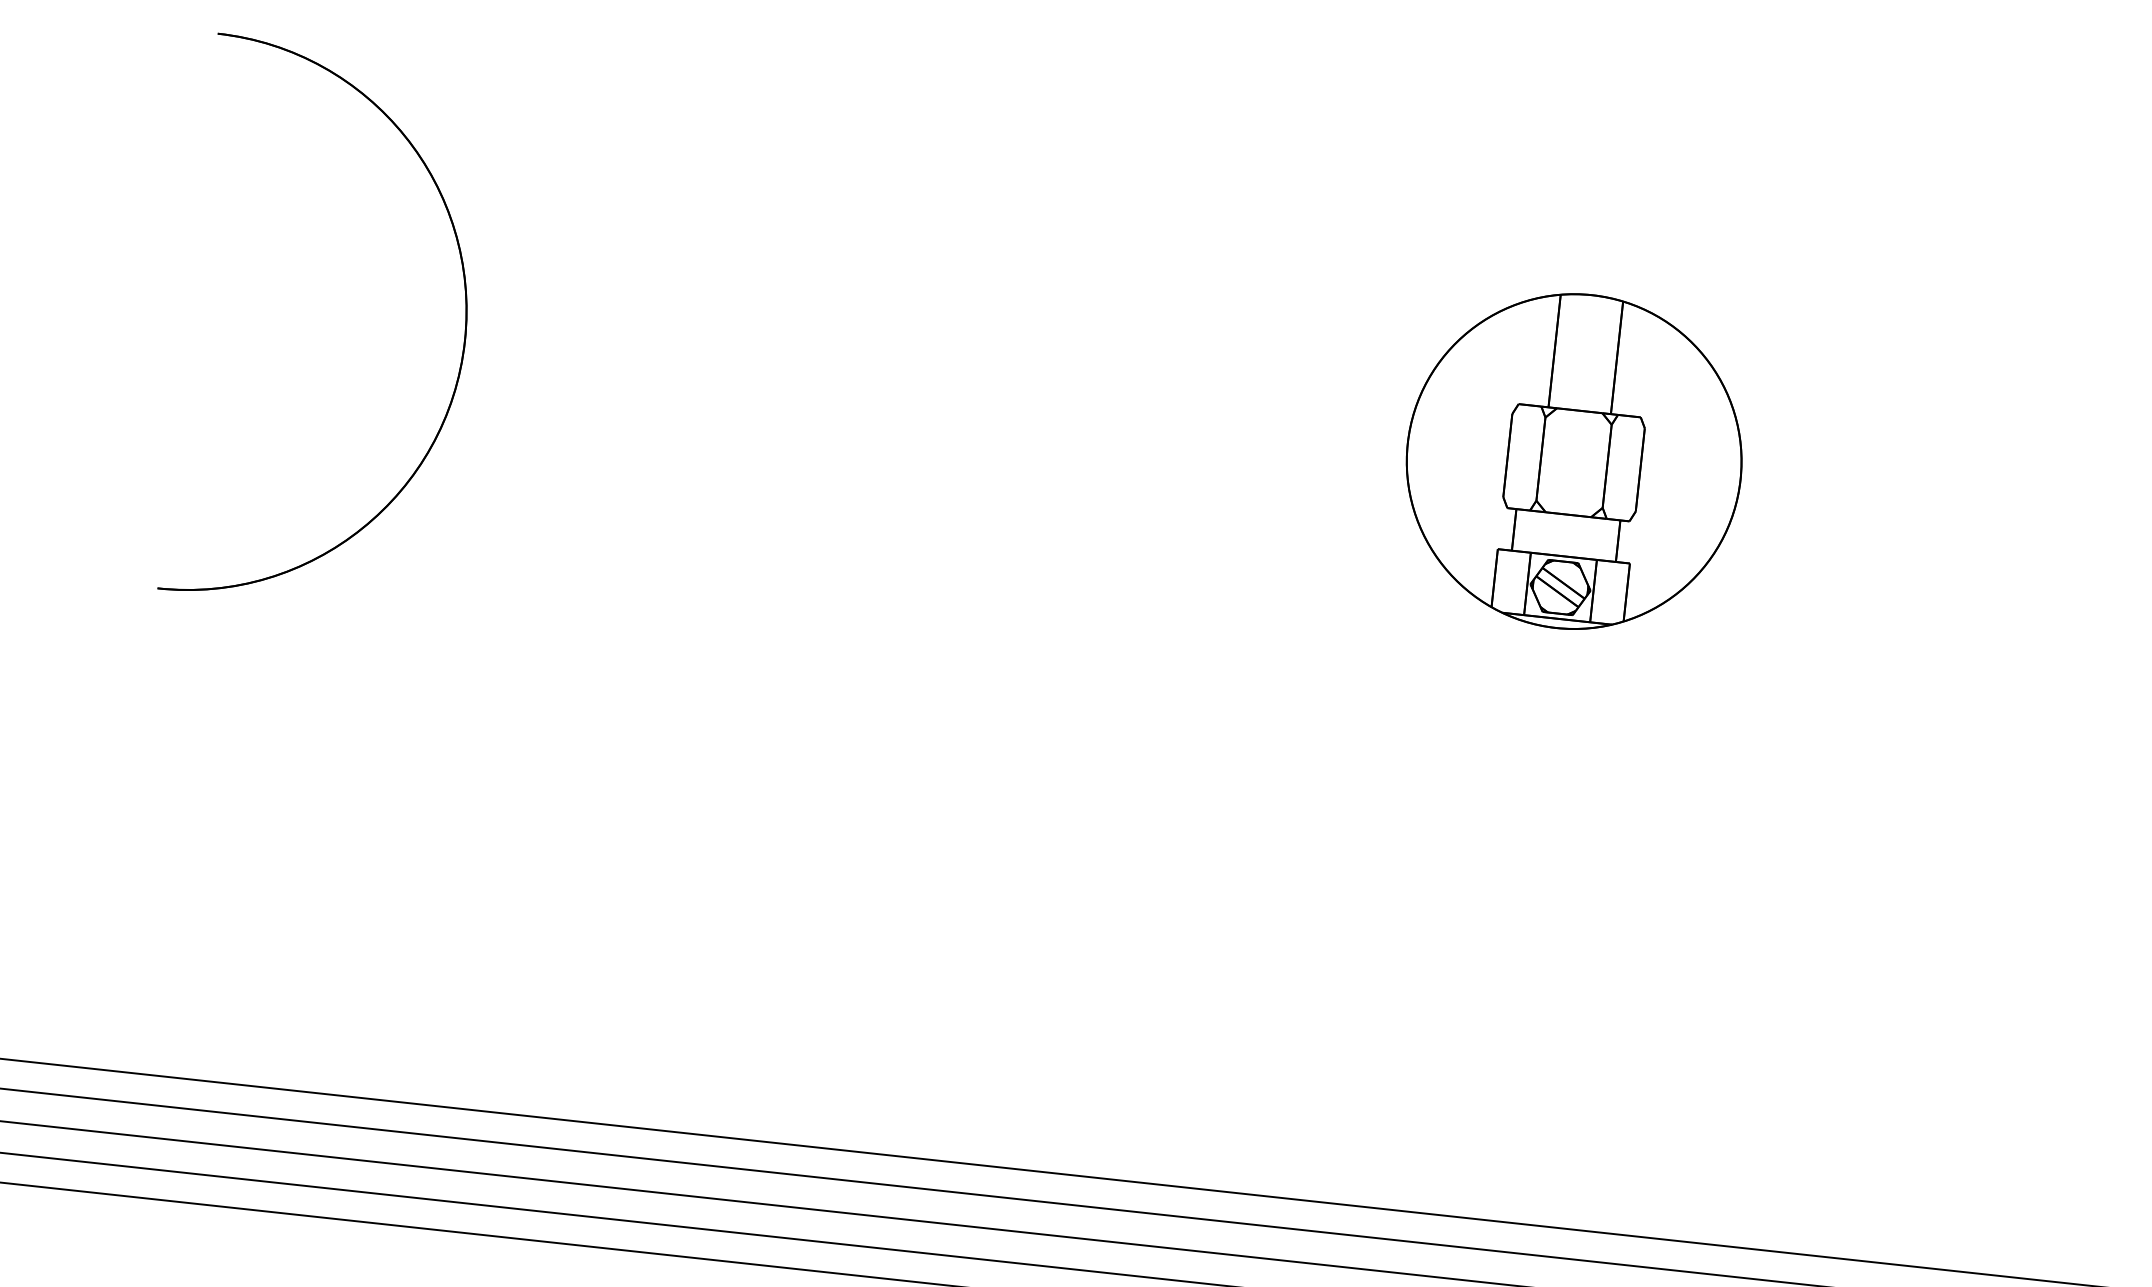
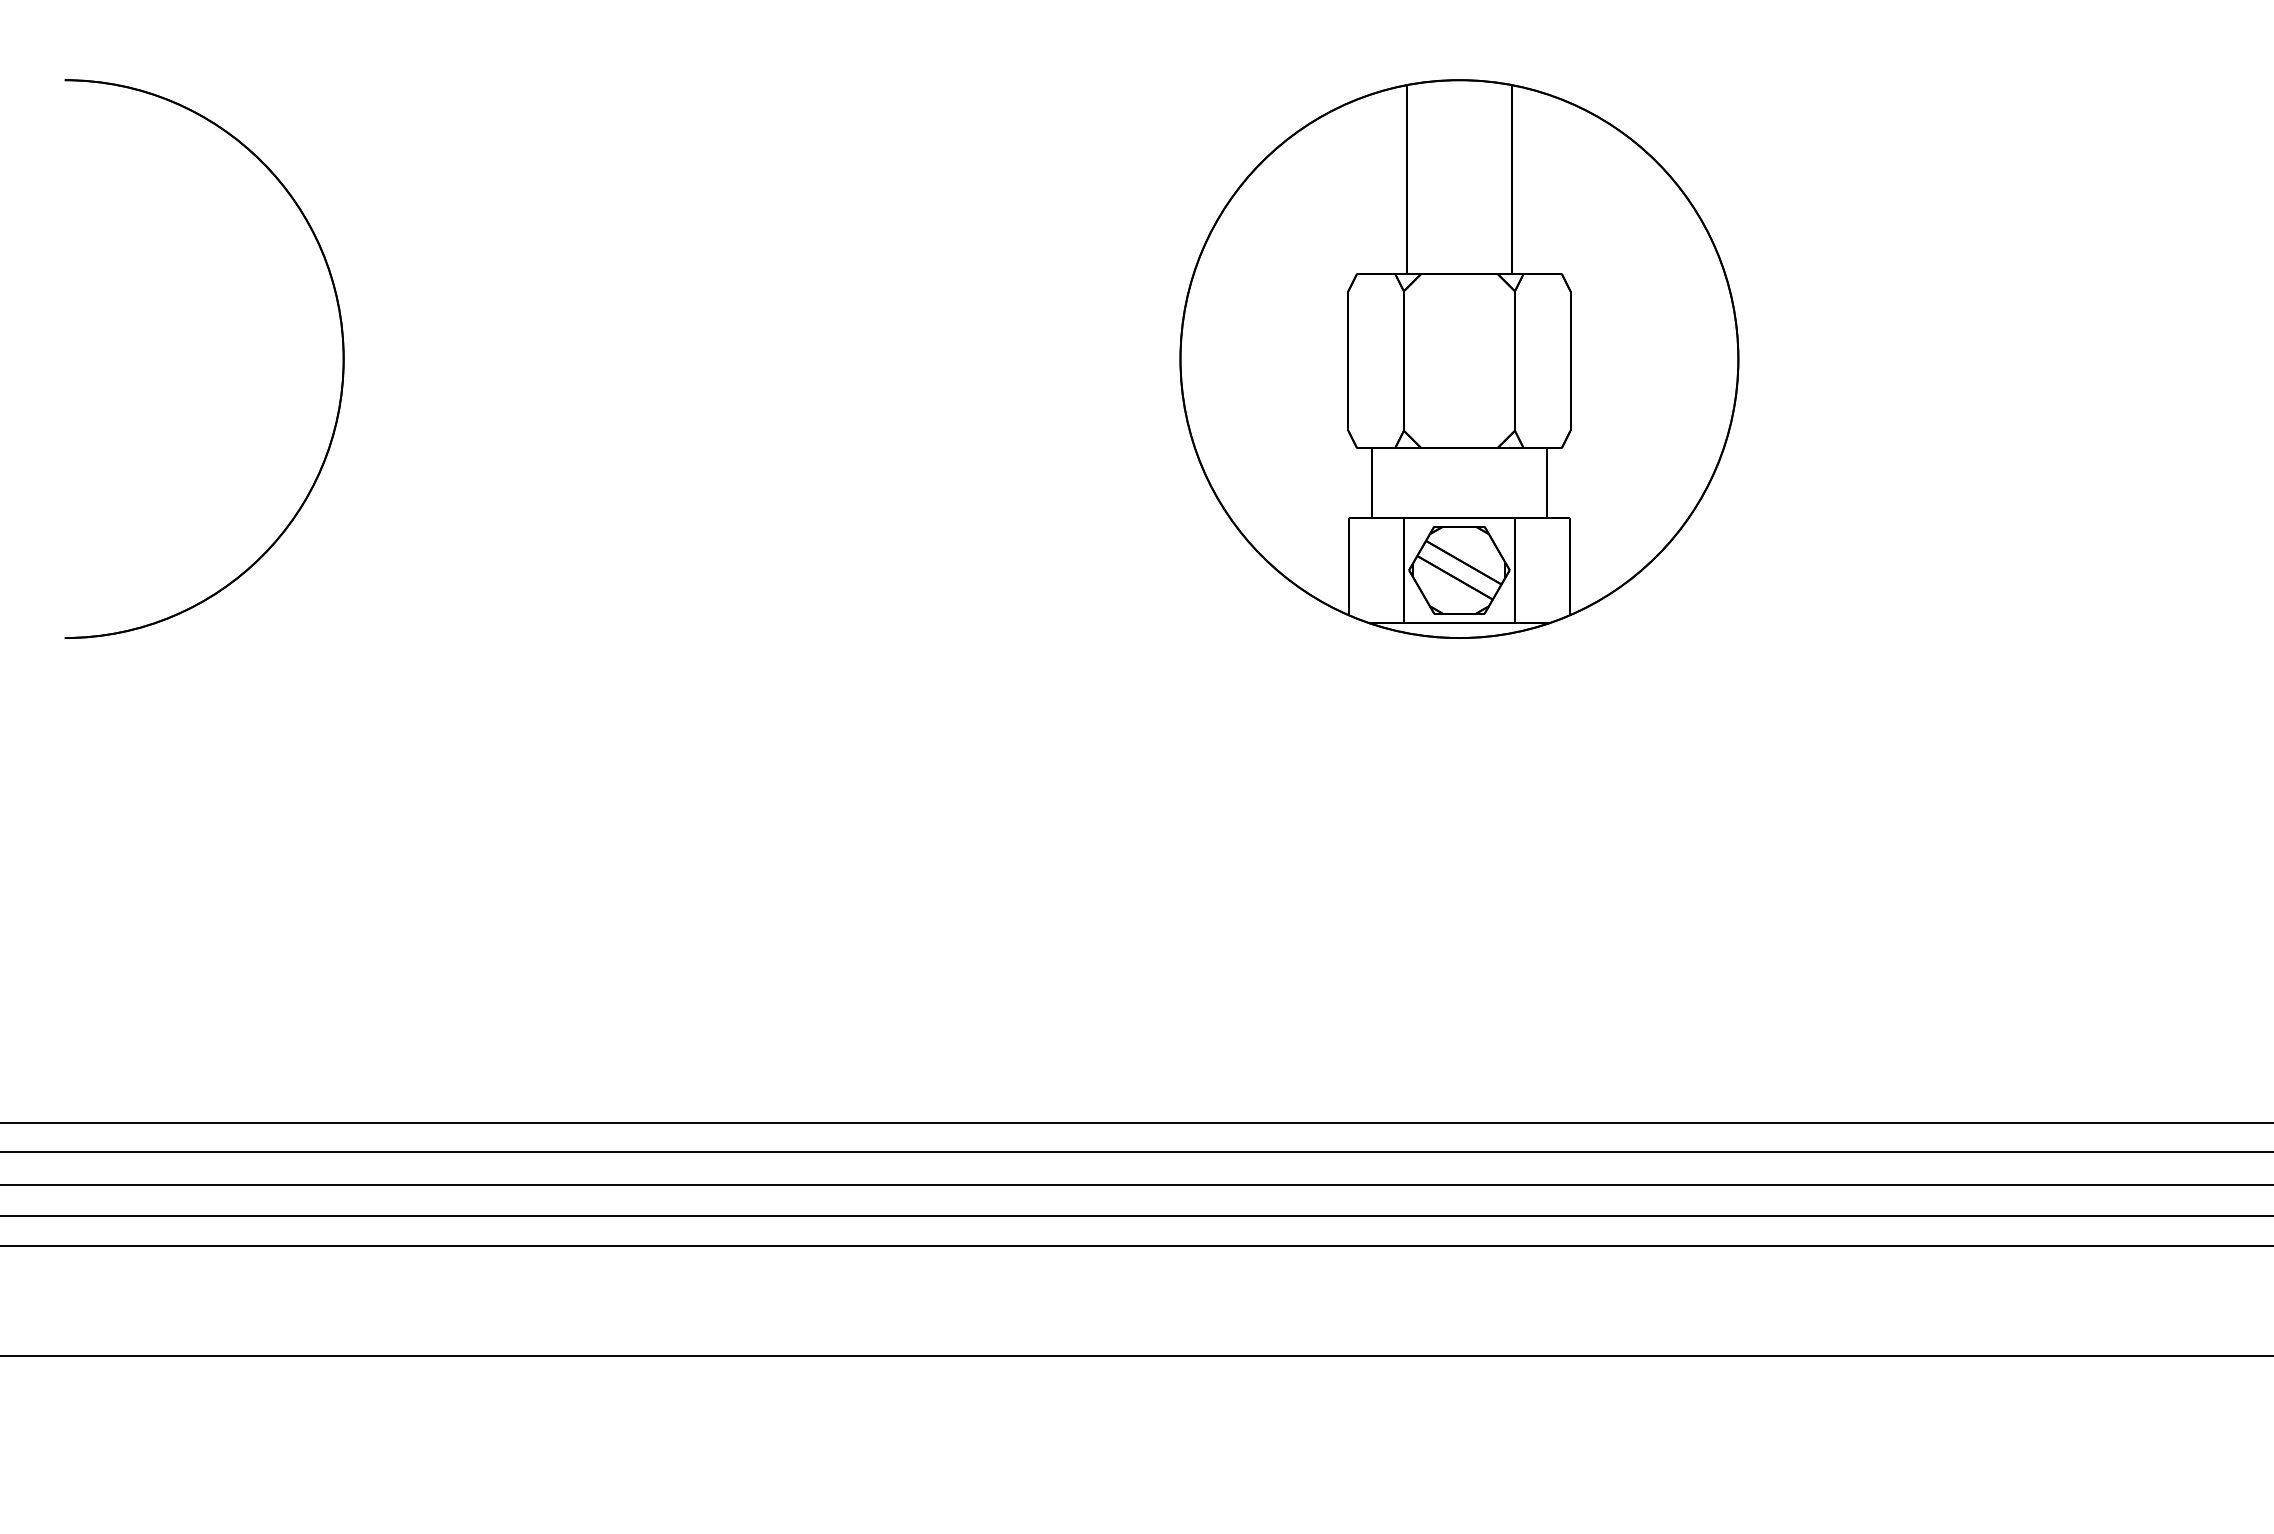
part: (1574, 461) -> (1459, 358), size x1.67

